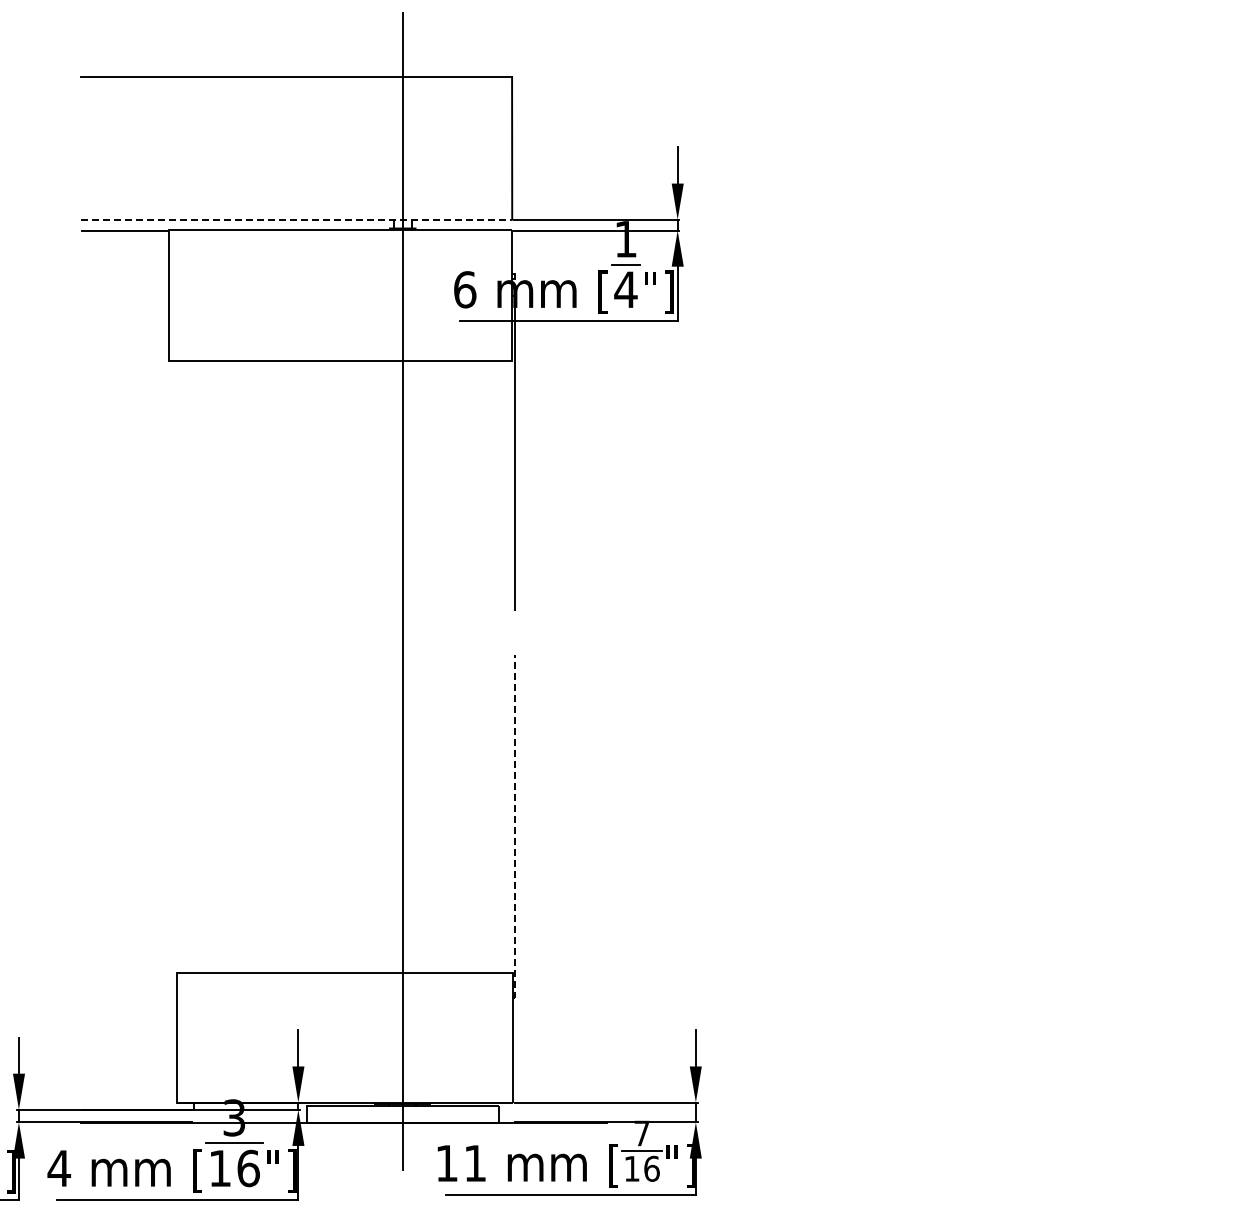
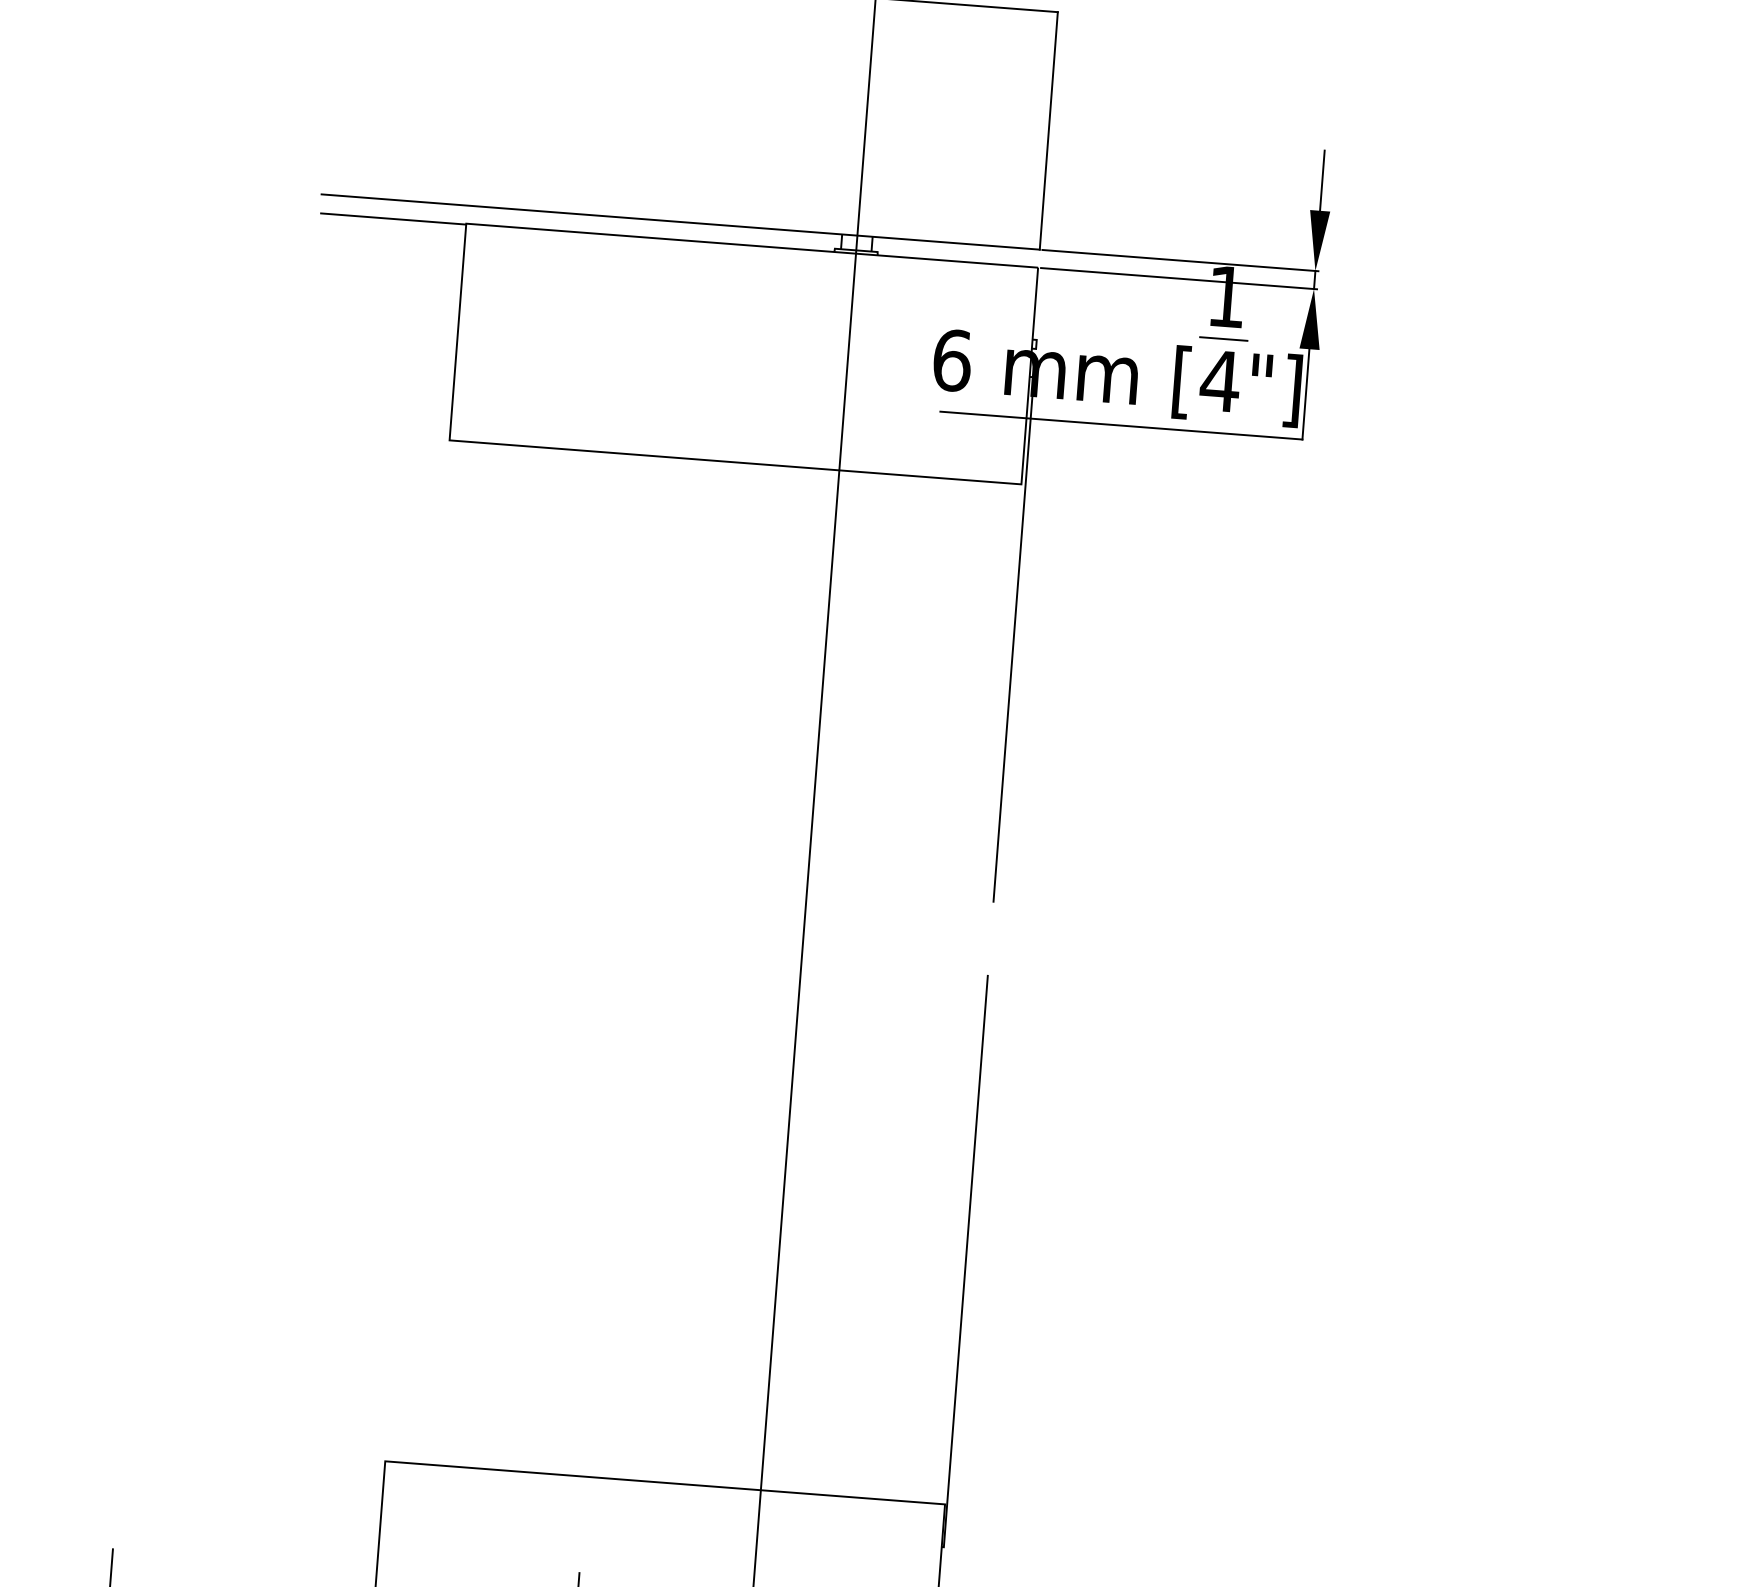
line: (296, 219) -> (680, 221), dashed -> solid
line: (514, 827) -> (965, 1262), dashed -> solid

